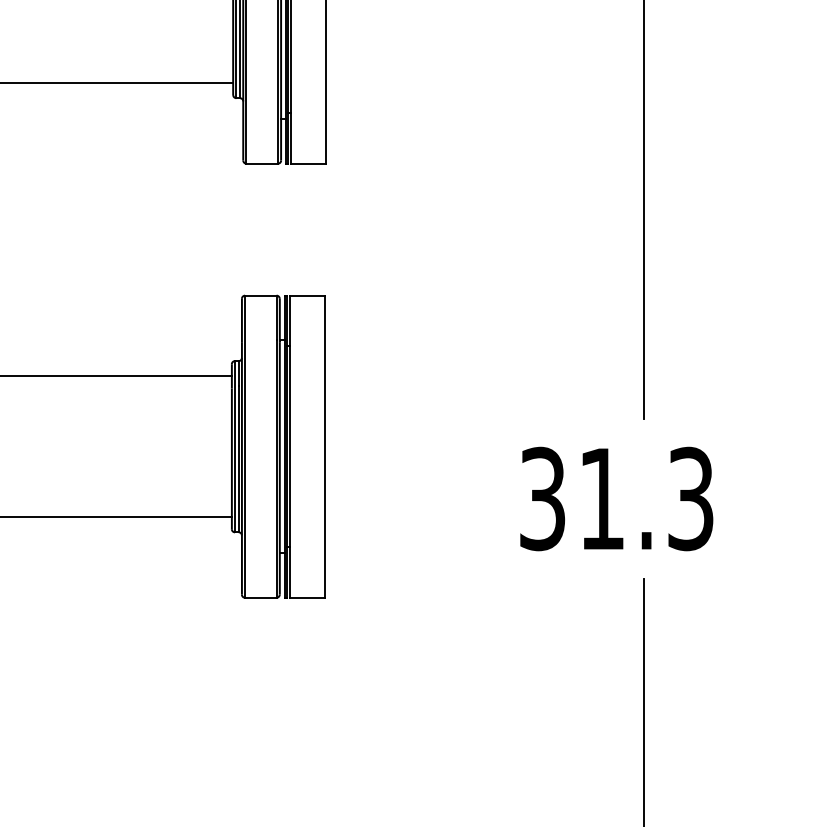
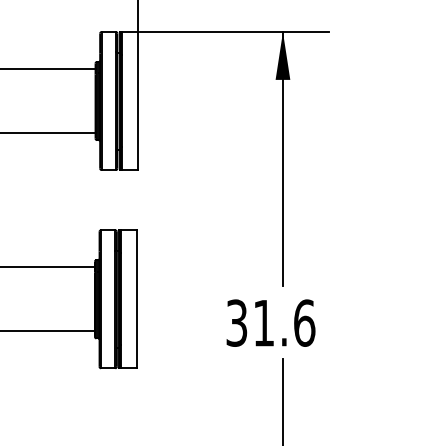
text: (690, 497) -> (304, 322), 31.3 -> 31.6

